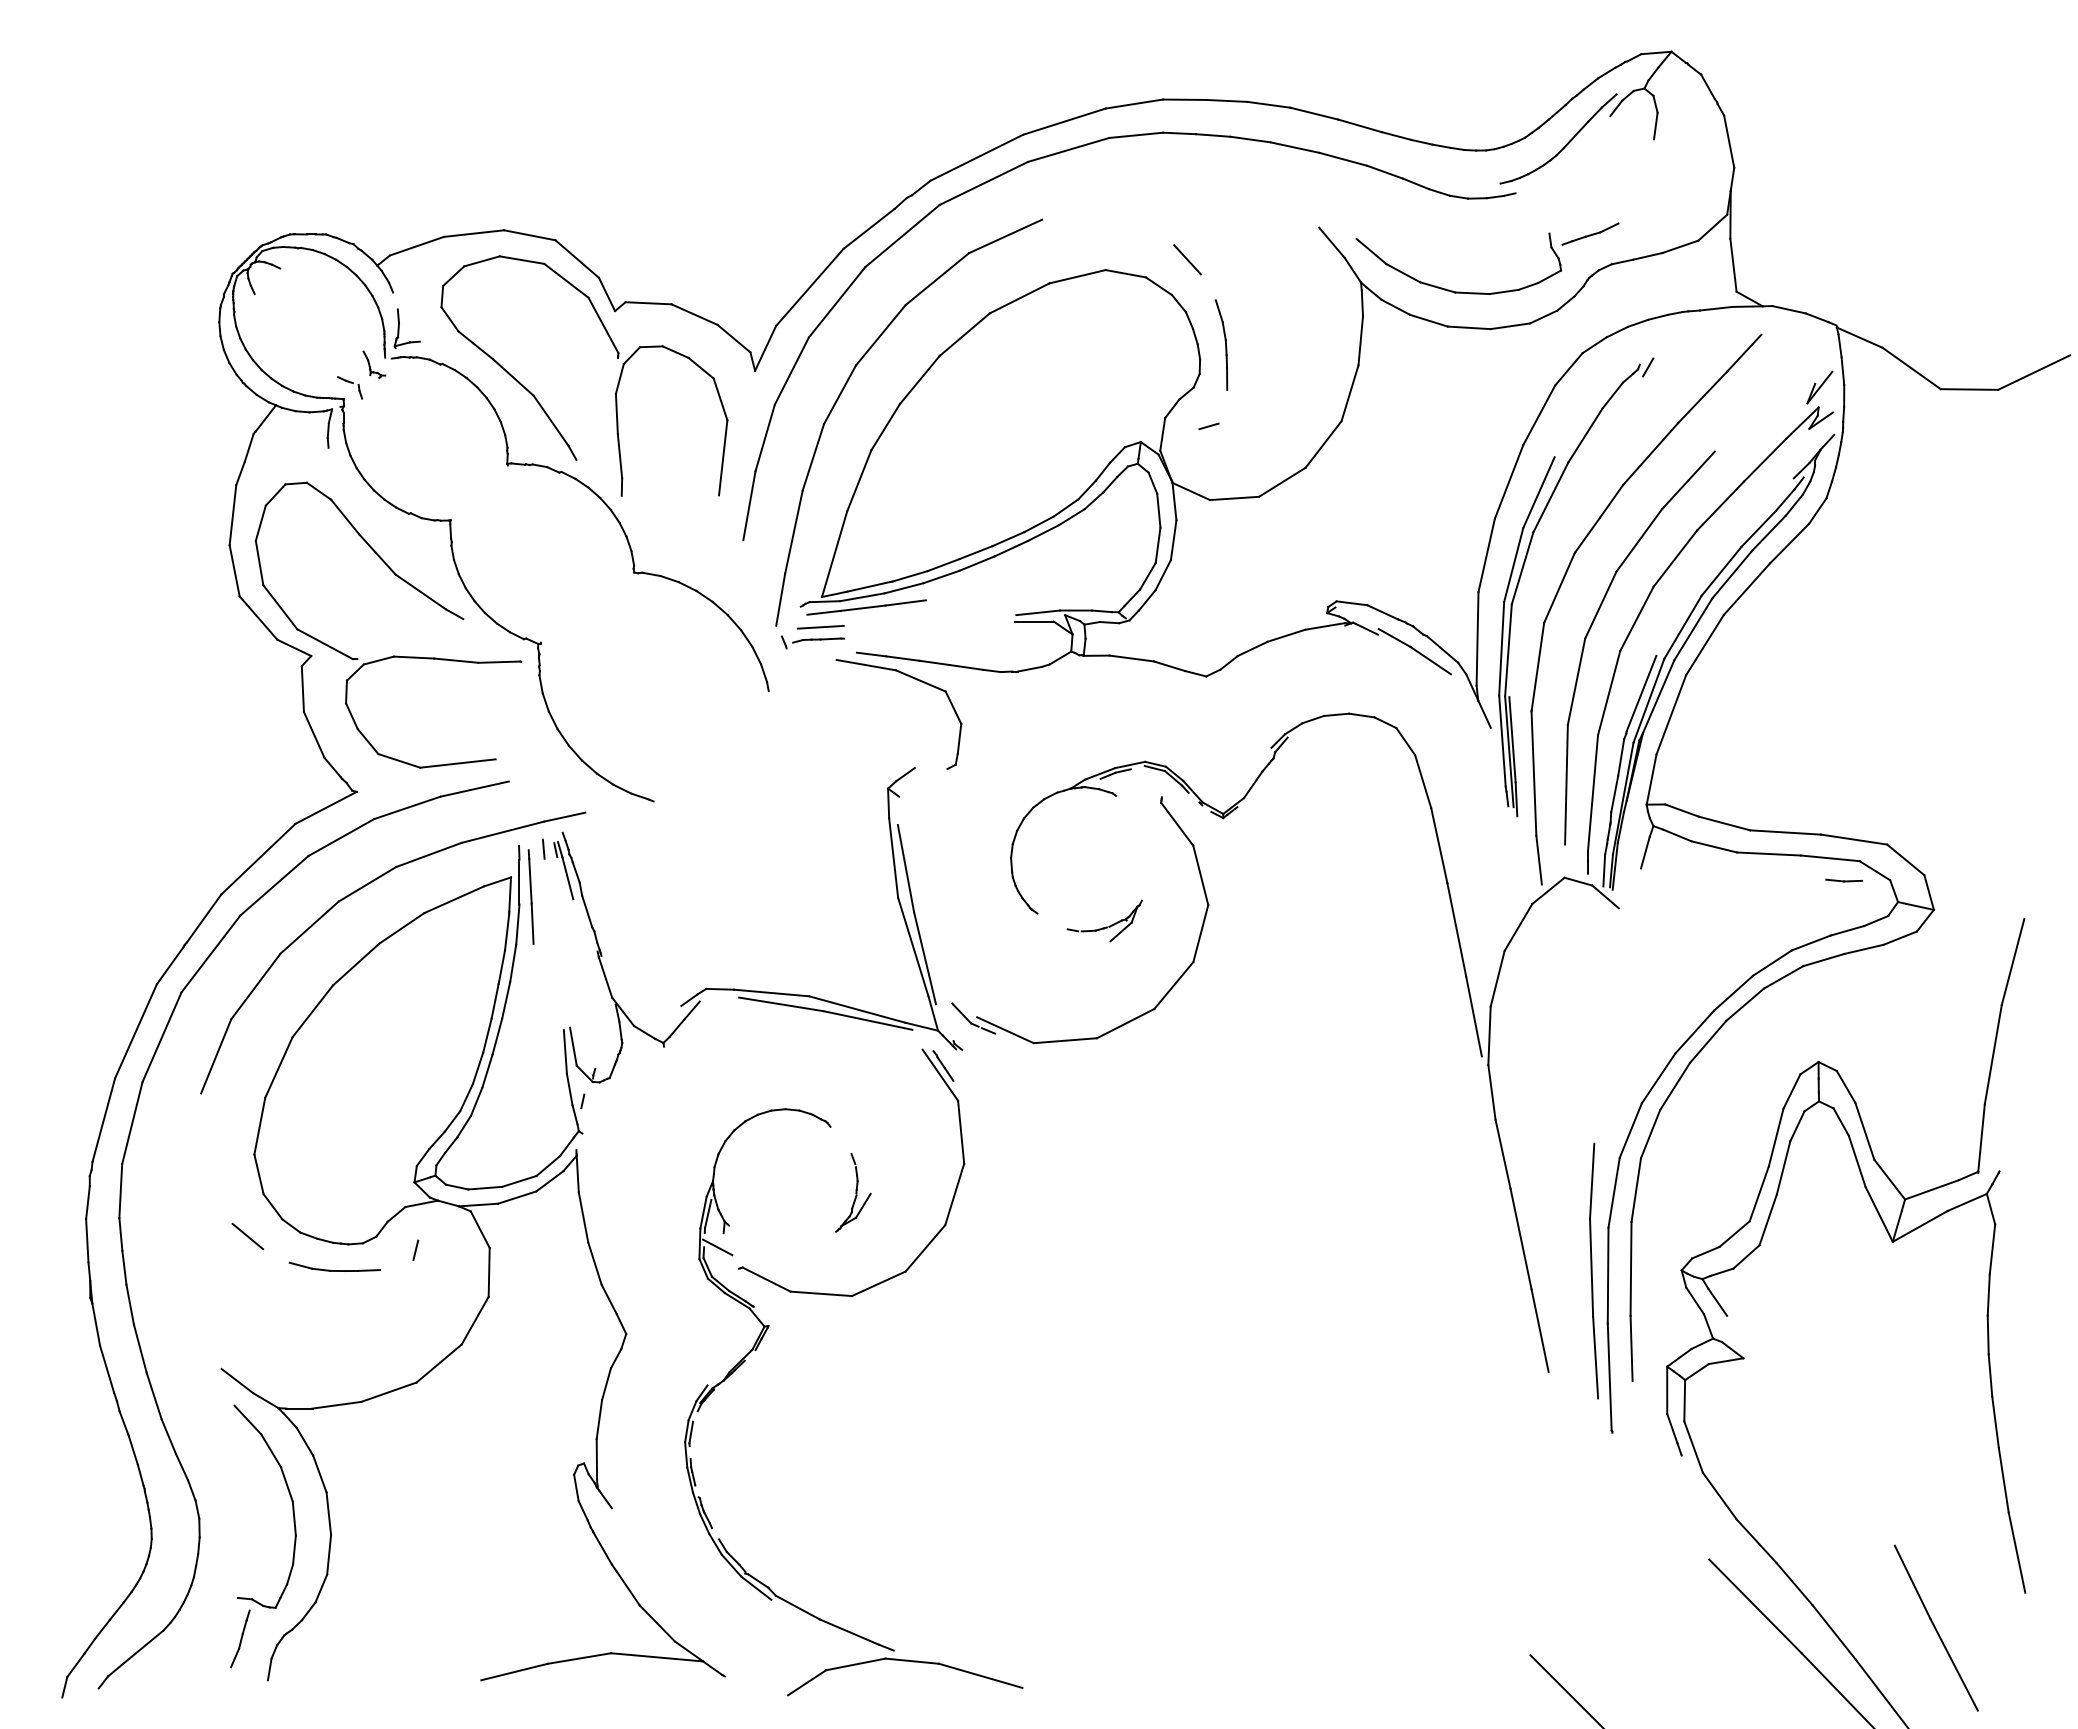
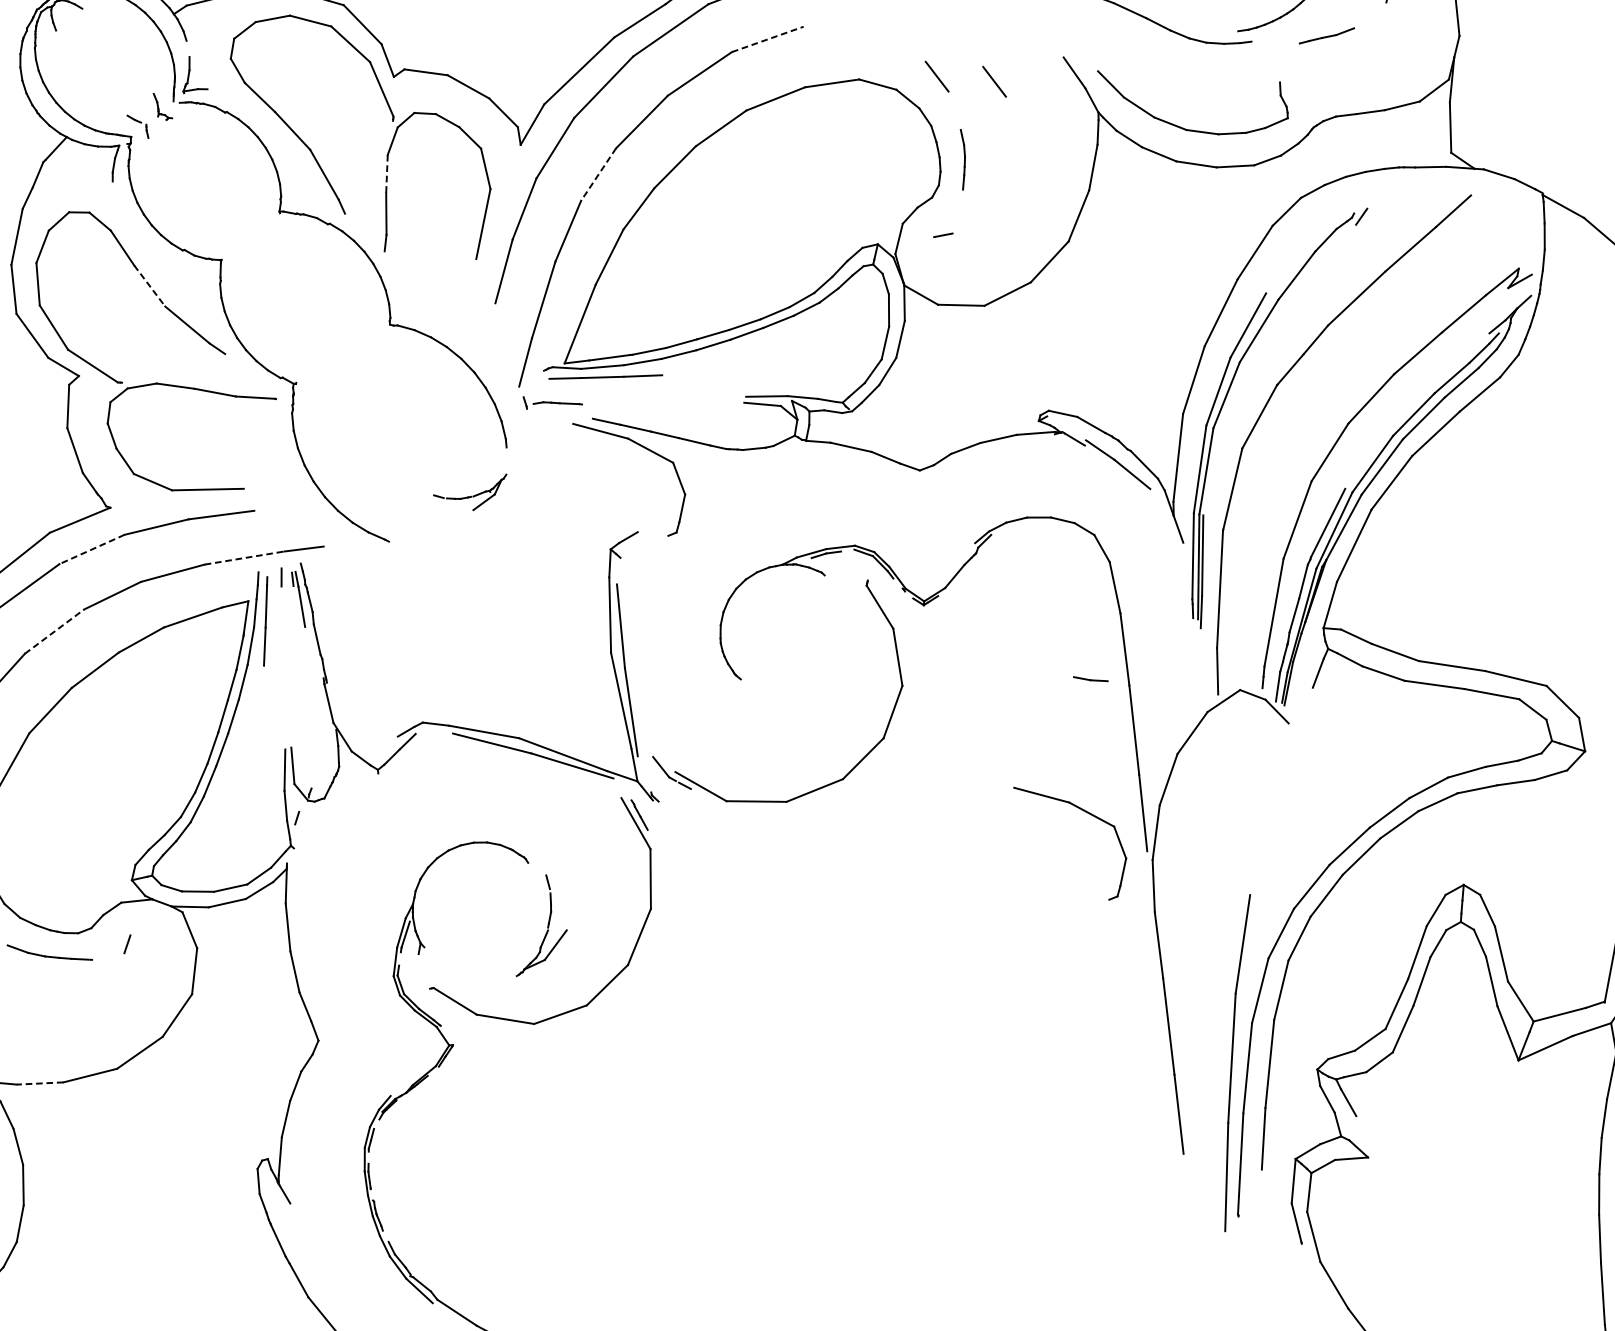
part: (1590, 233) -> (1326, 35), moved
line: (1006, 236) -> (768, 39), solid -> dashed
line: (1248, 259) -> (994, 81), added
part: (1221, 344) -> (961, 159), size x0.7
part: (1819, 387) -> (1521, 249), removed
line: (839, 395) -> (598, 175), solid -> dashed
line: (616, 414) -> (386, 174), solid -> dashed
line: (377, 554) -> (149, 286), solid -> dashed
part: (1593, 623) -> (1288, 453), removed
line: (820, 626) -> (560, 391), removed
line: (502, 832) -> (244, 558), solid -> dashed
line: (341, 837) -> (92, 549), solid -> dashed
part: (1843, 880) -> (1090, 679), moved
part: (1106, 926) -> (470, 495), moved
line: (309, 927) -> (54, 631), solid -> dashed
part: (1415, 1022) -> (1087, 813), added
part: (853, 1192) -> (544, 926), size x1.4
line: (717, 1247) -> (411, 966), removed
part: (1593, 1270) -> (1234, 1062), size x1.4
line: (336, 1405) -> (39, 1083), solid -> dashed

